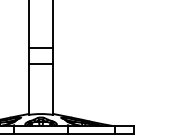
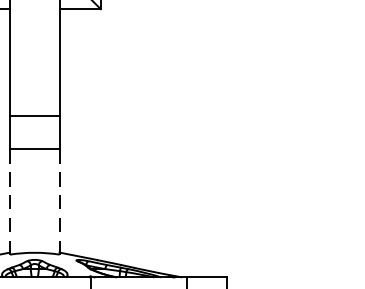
line: (29, 90) -> (10, 204), solid -> dashed
line: (53, 90) -> (60, 204), solid -> dashed

